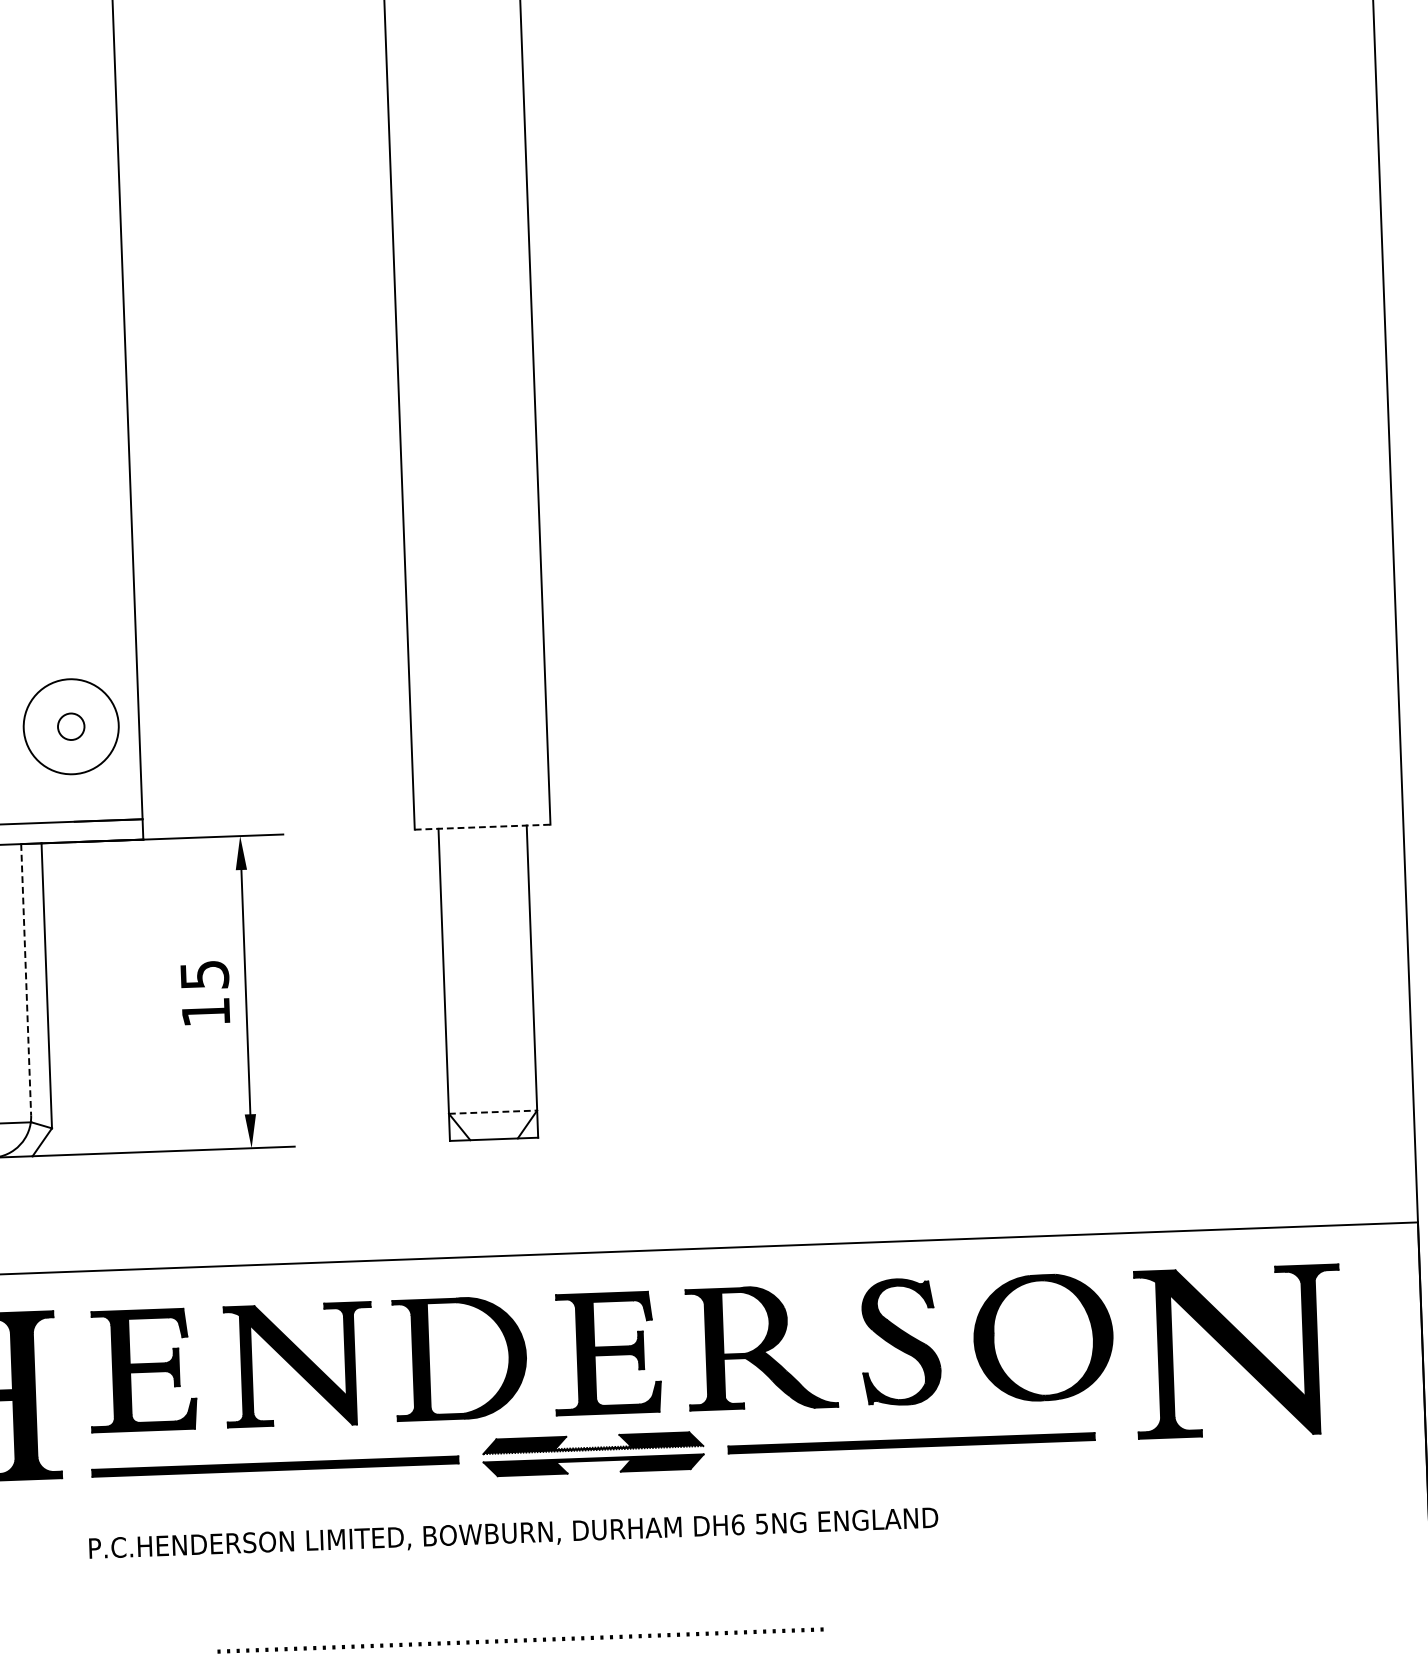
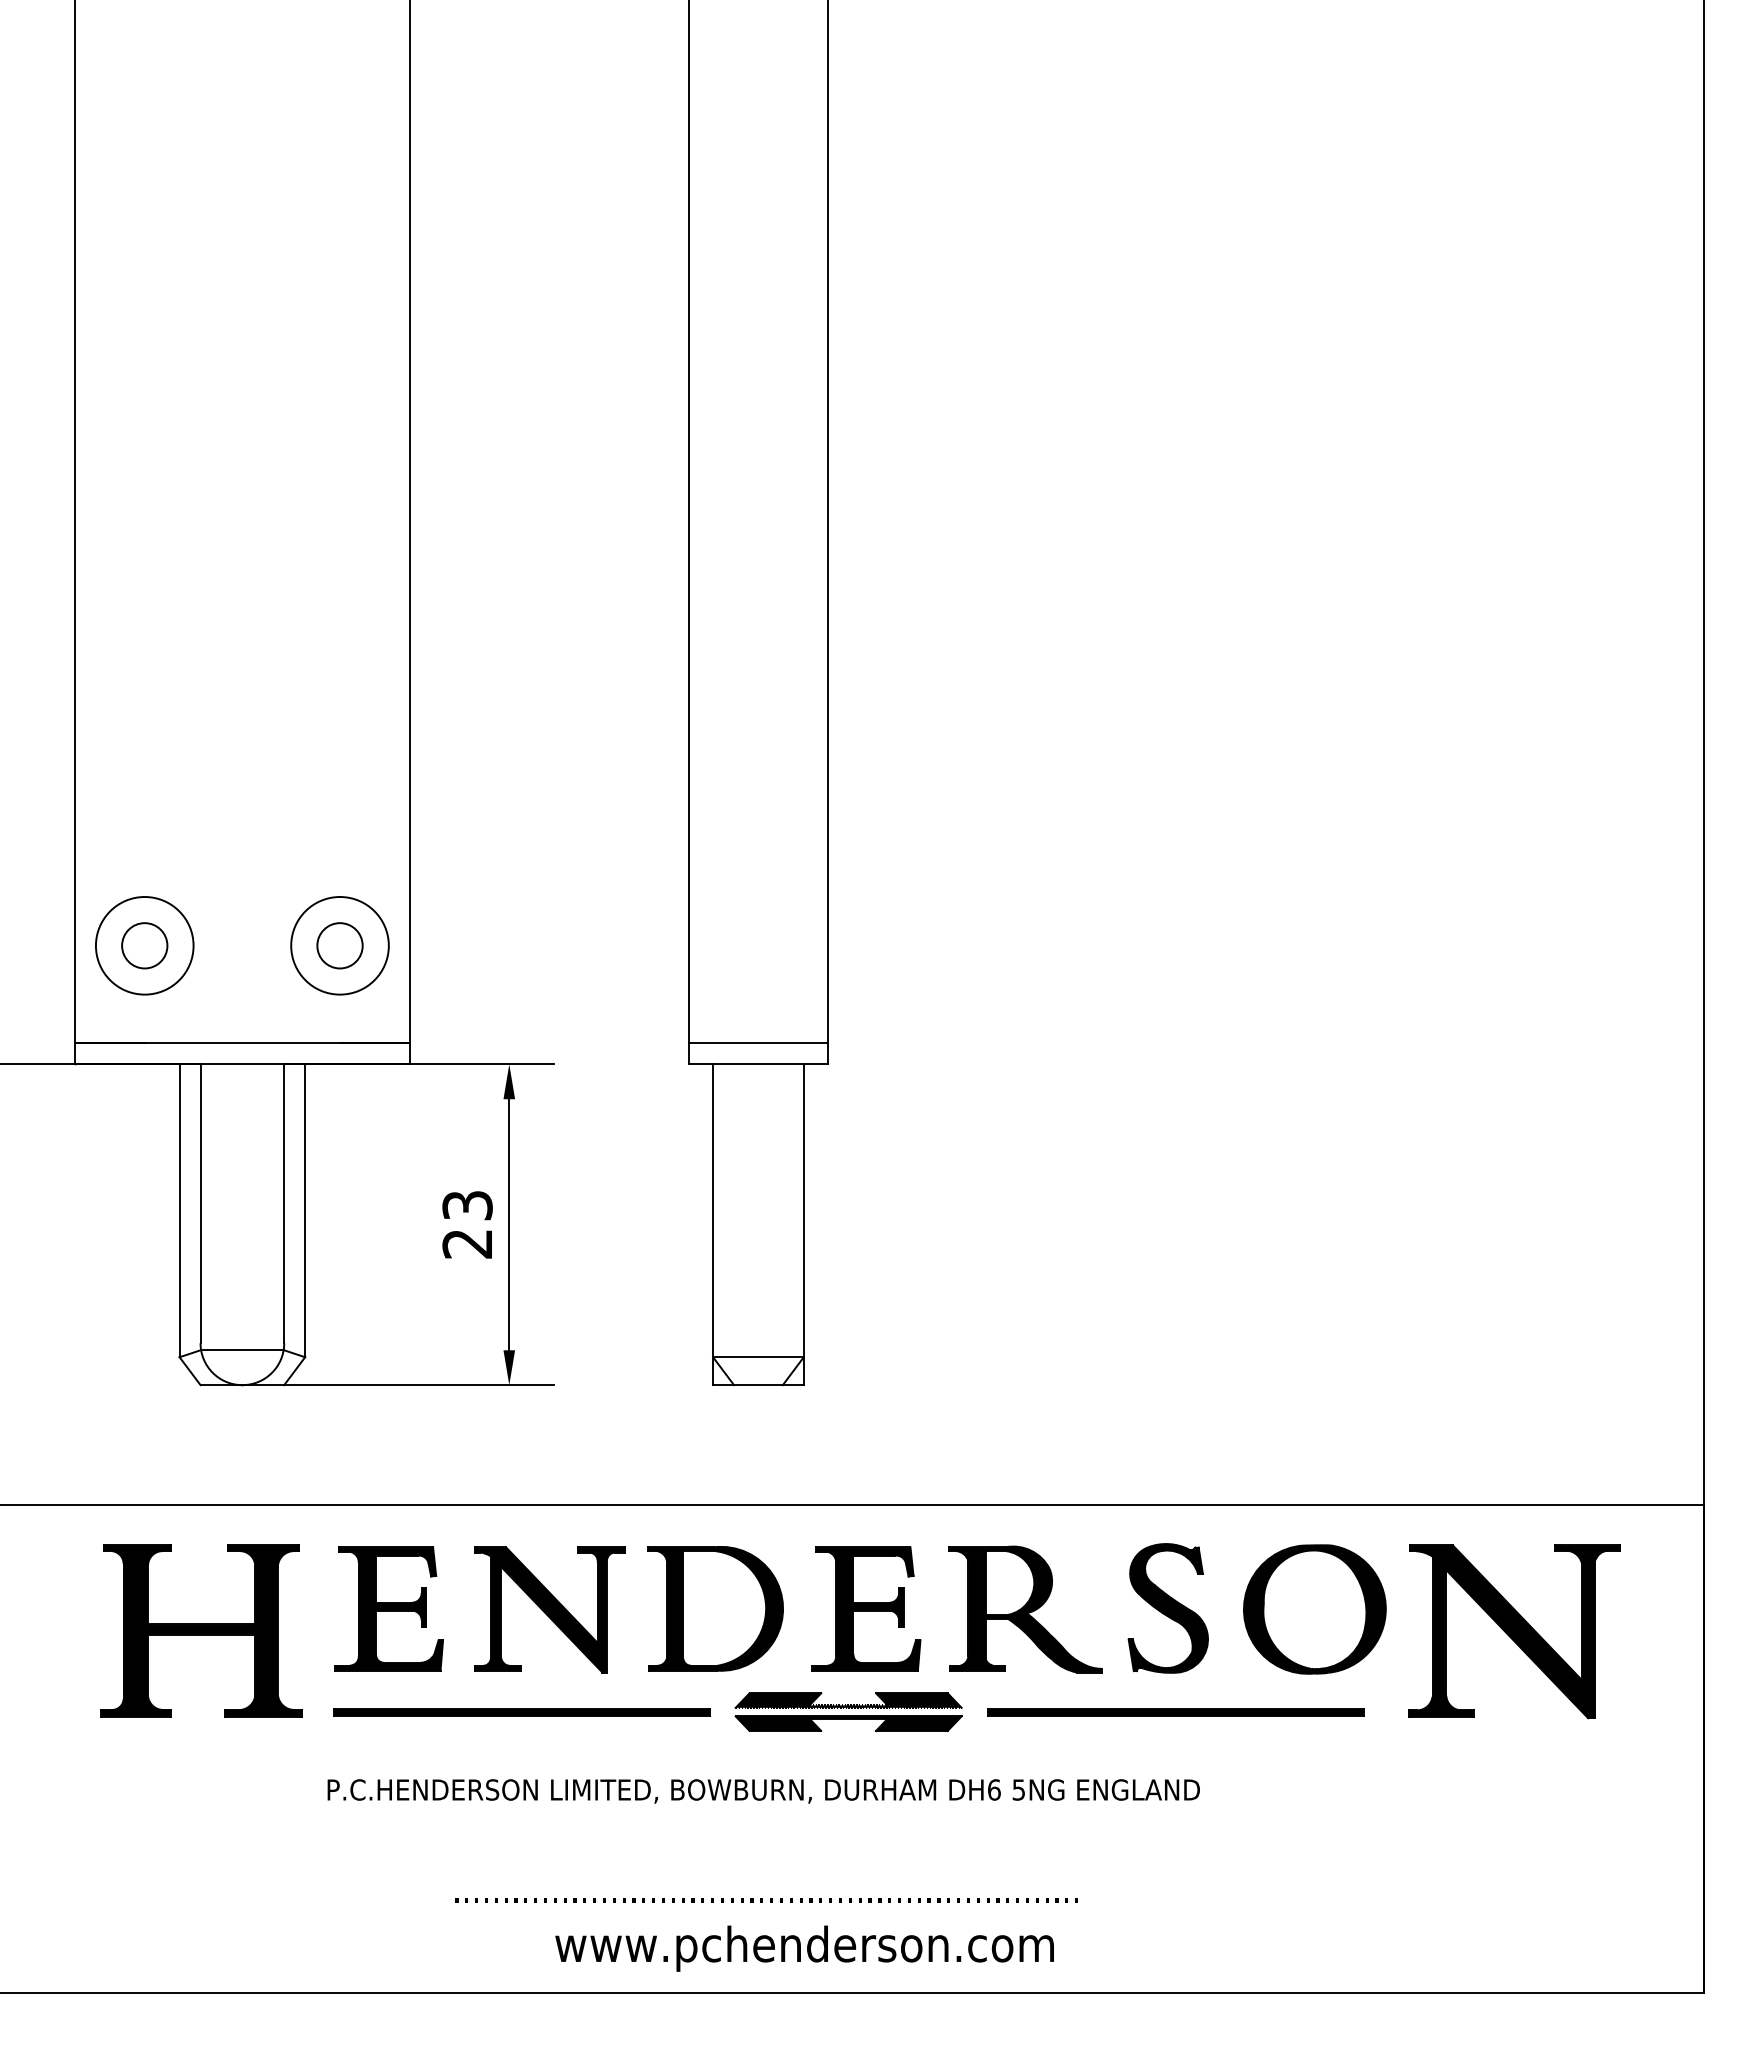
circle: (70, 726) -> (339, 945), size x1.67
line: (481, 806) -> (758, 1043), added
line: (482, 827) -> (758, 1064), dashed -> solid
line: (26, 980) -> (284, 1204), dashed -> solid
text: (205, 993) -> (467, 1224), 15 -> 23
line: (493, 1112) -> (758, 1357), dashed -> solid

